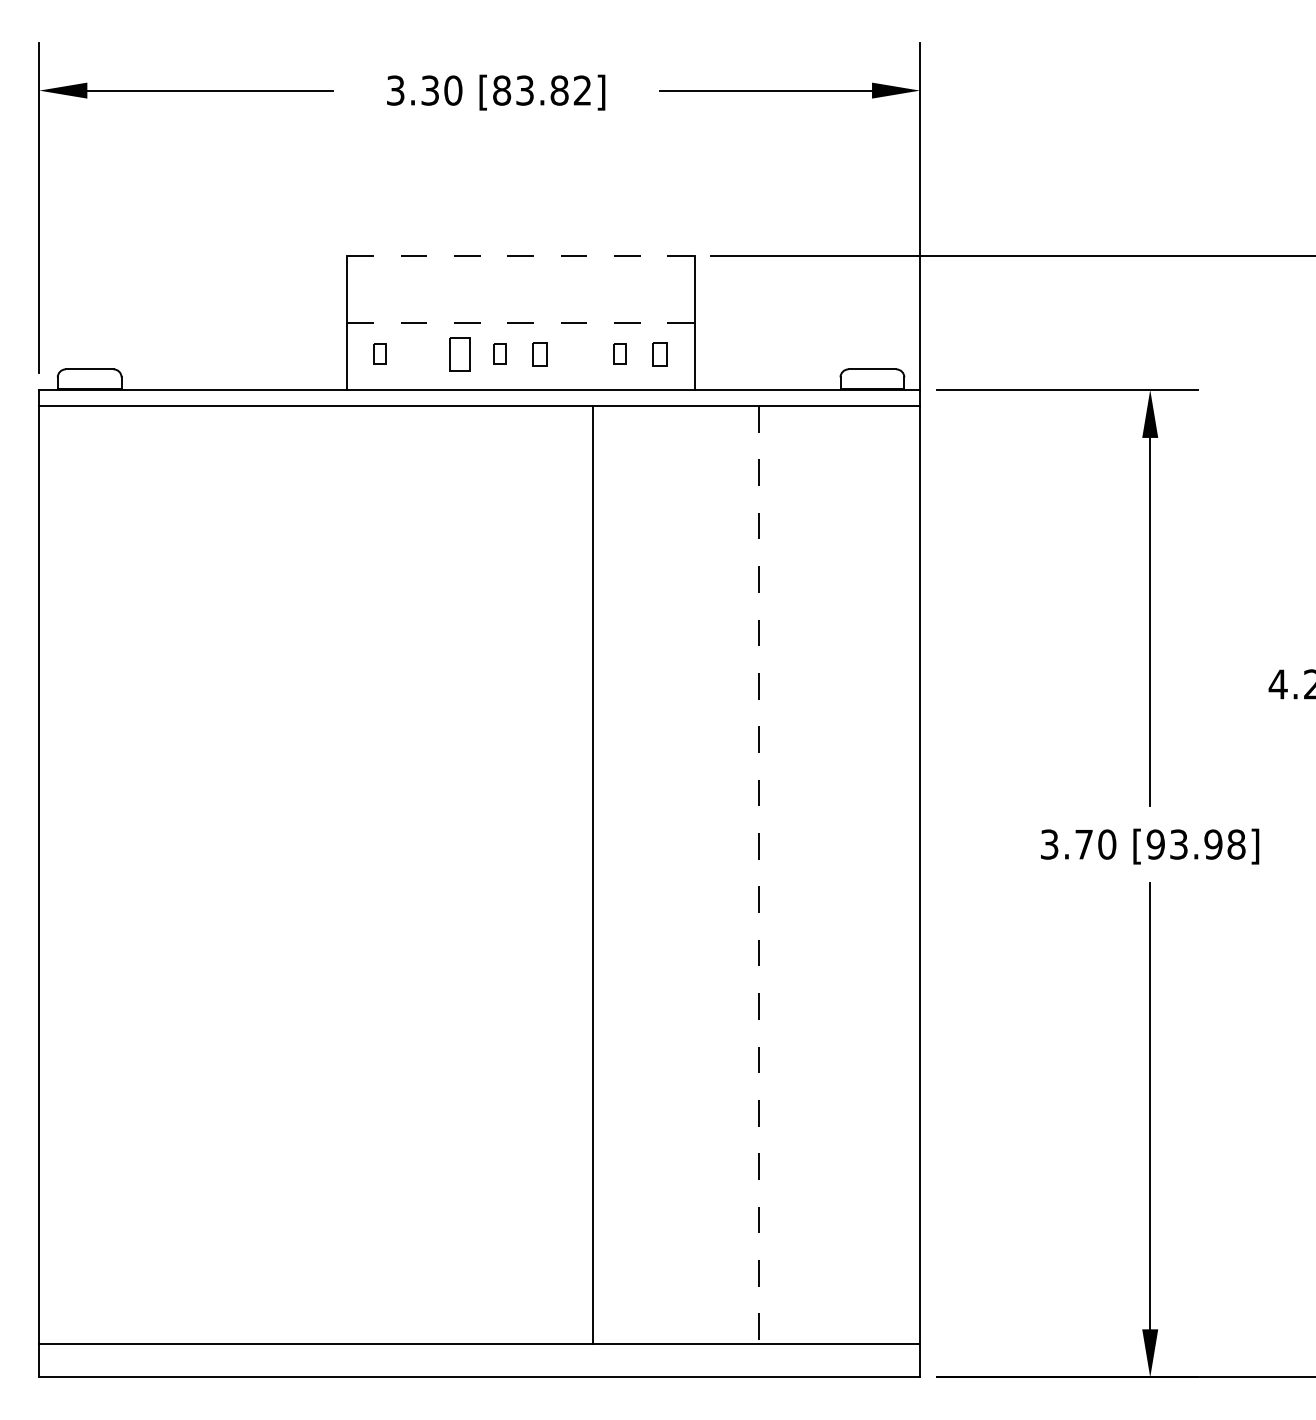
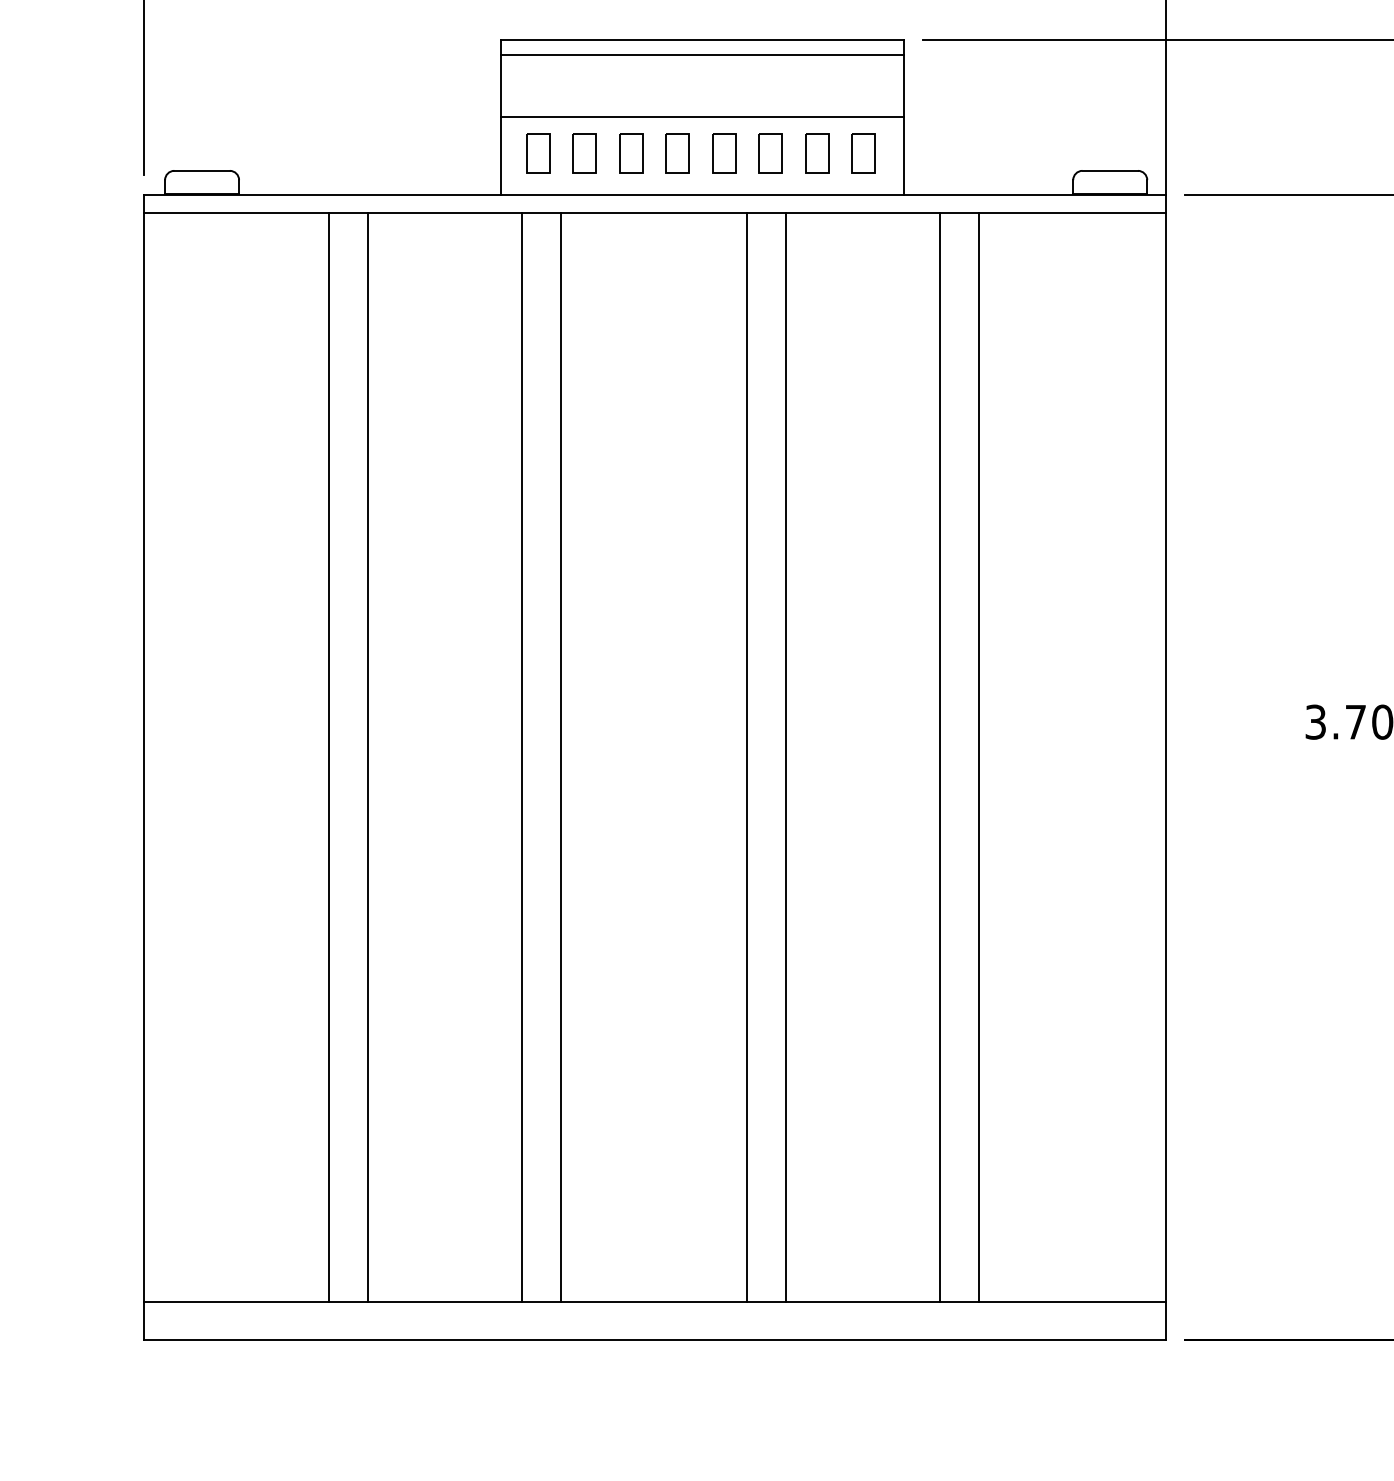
line: (520, 256) -> (701, 39), dashed -> solid
line: (520, 269) -> (701, 54), added
line: (520, 323) -> (701, 117), dashed -> solid
part: (379, 354) -> (538, 153), size x1.67
part: (419, 354) -> (584, 153), added
part: (499, 354) -> (677, 153), size x1.67
part: (539, 354) -> (723, 153), size x1.43
part: (579, 354) -> (770, 153), added
part: (619, 354) -> (816, 153), size x1.67
part: (659, 354) -> (863, 153), size x1.43
line: (199, 875) -> (329, 758), added
line: (232, 875) -> (367, 758), added
line: (365, 875) -> (522, 758), added
line: (399, 875) -> (561, 758), added
line: (559, 875) -> (747, 758), added
line: (726, 875) -> (940, 758), added
line: (759, 875) -> (979, 758), dashed -> solid

